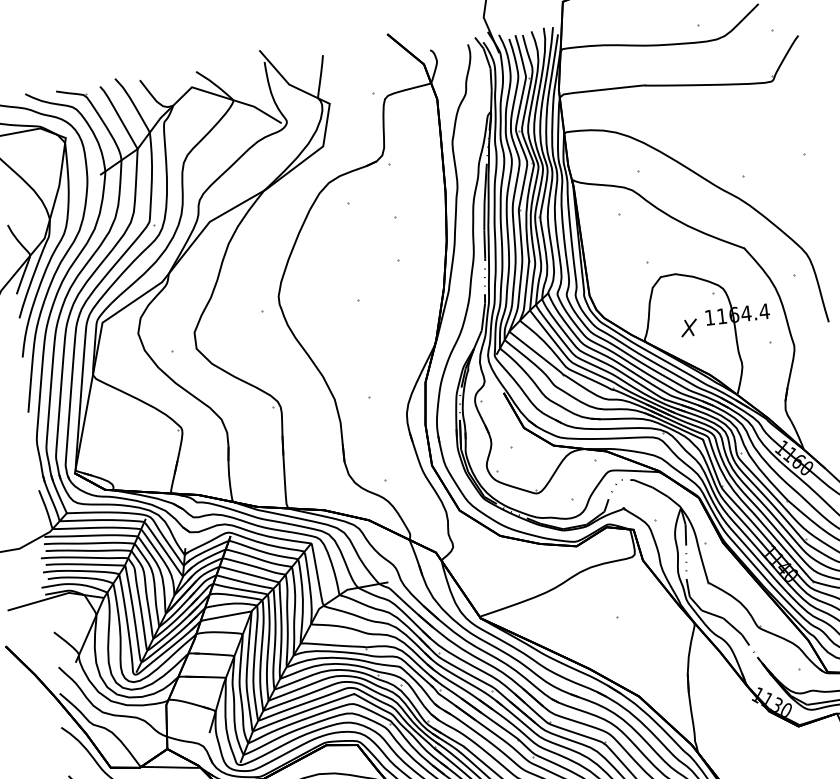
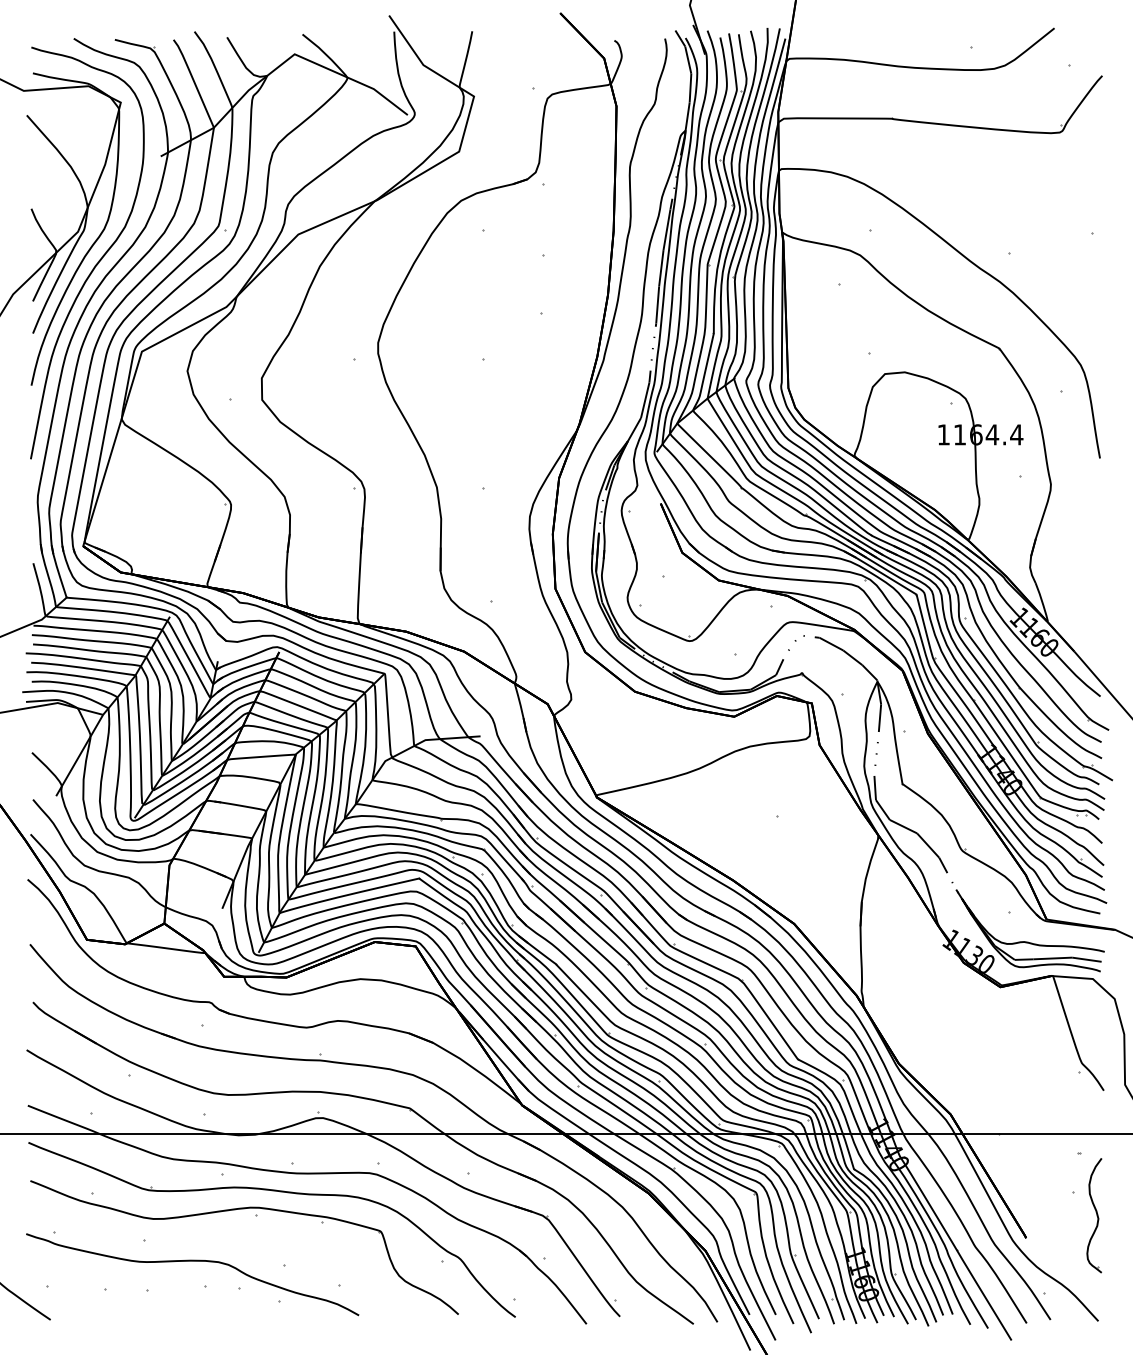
part: (688, 328) -> (914, 445), removed

